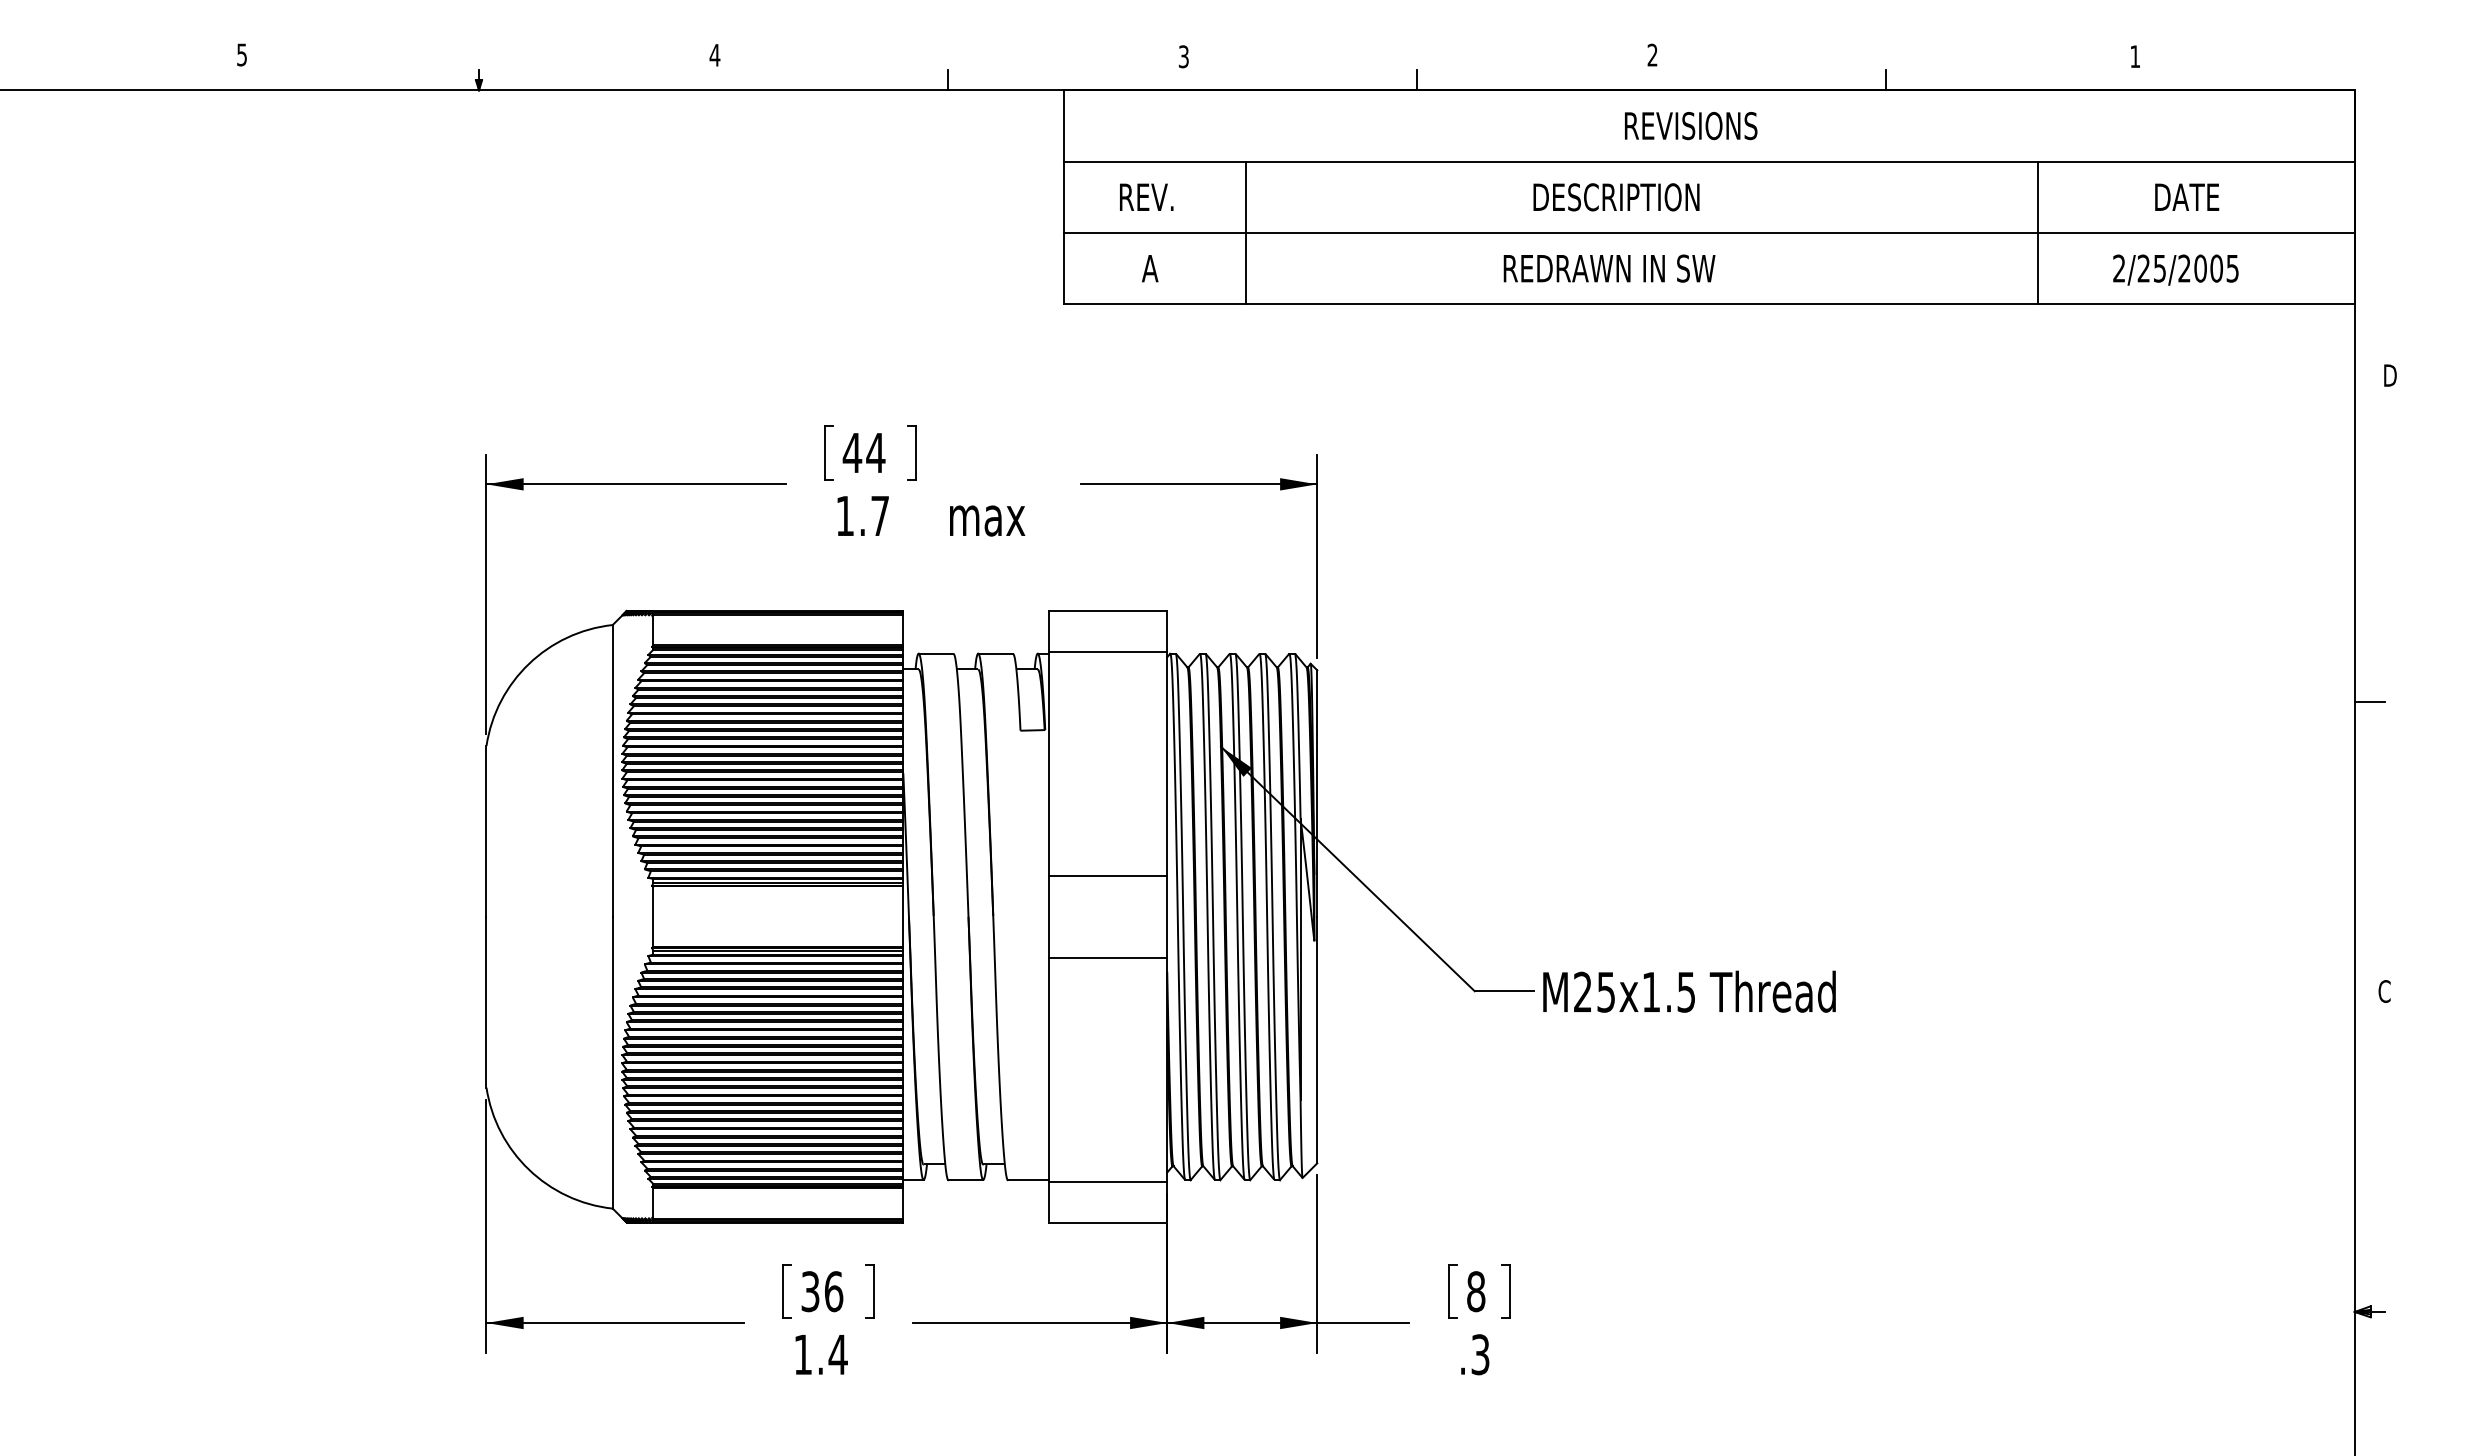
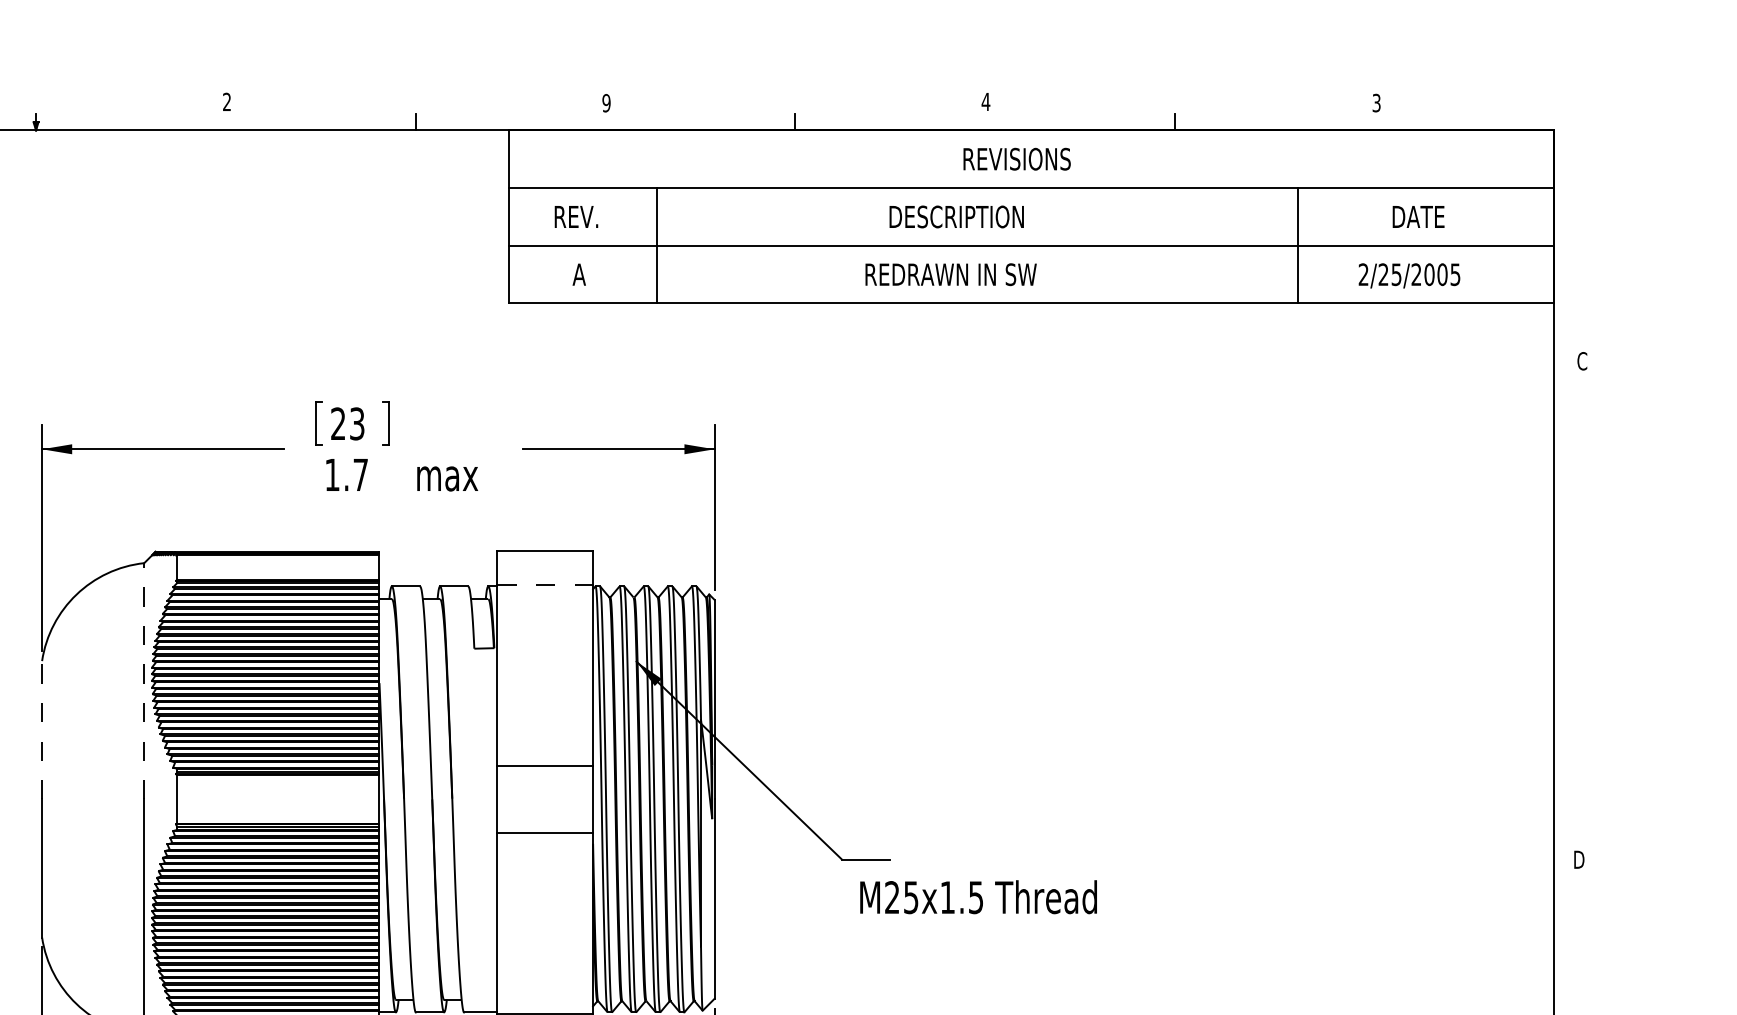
text: (714, 54) -> (226, 101), 4 -> 2
text: (1652, 54) -> (985, 101), 2 -> 4
text: (1183, 56) -> (606, 102), 3 -> 9
text: (2135, 56) -> (1376, 102), 1 -> 3
text: (2389, 375) -> (1582, 361), D -> C
text: (863, 452) -> (347, 423), 44 -> 23
line: (1108, 651) -> (545, 584), solid -> dashed
line: (2369, 701) -> (1566, 625), removed
line: (612, 770) -> (144, 680), solid -> dashed
line: (486, 830) -> (42, 729), solid -> dashed
text: (1689, 991) -> (978, 897), moved
text: (2384, 991) -> (1578, 859), C -> D

